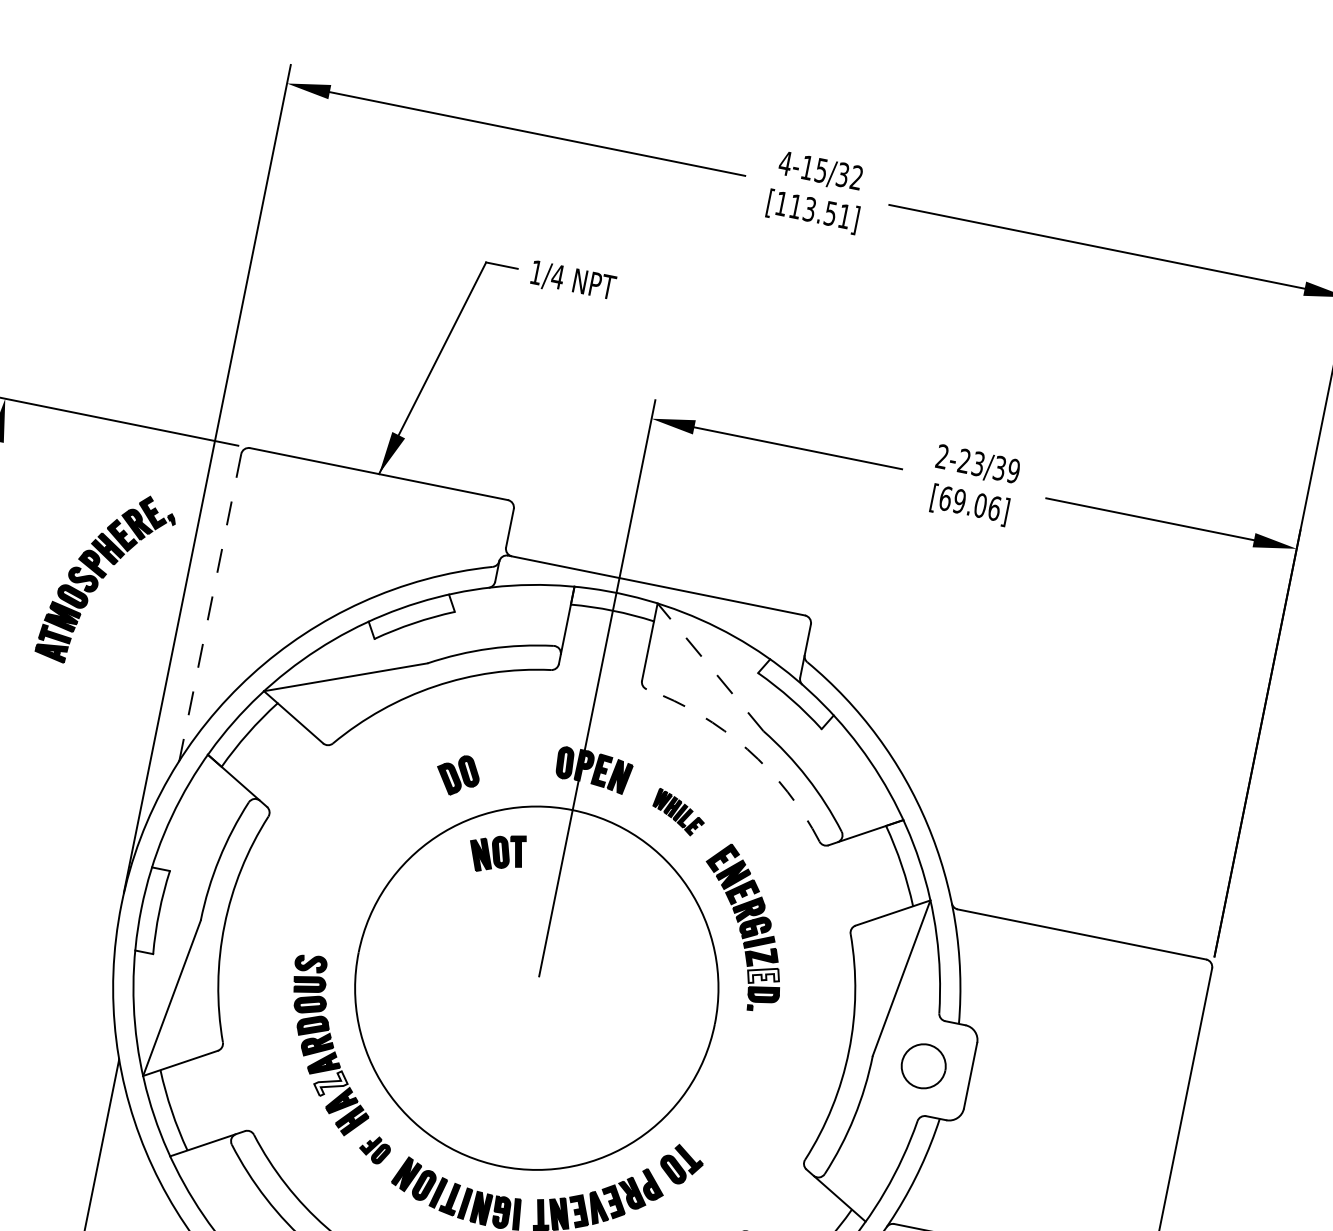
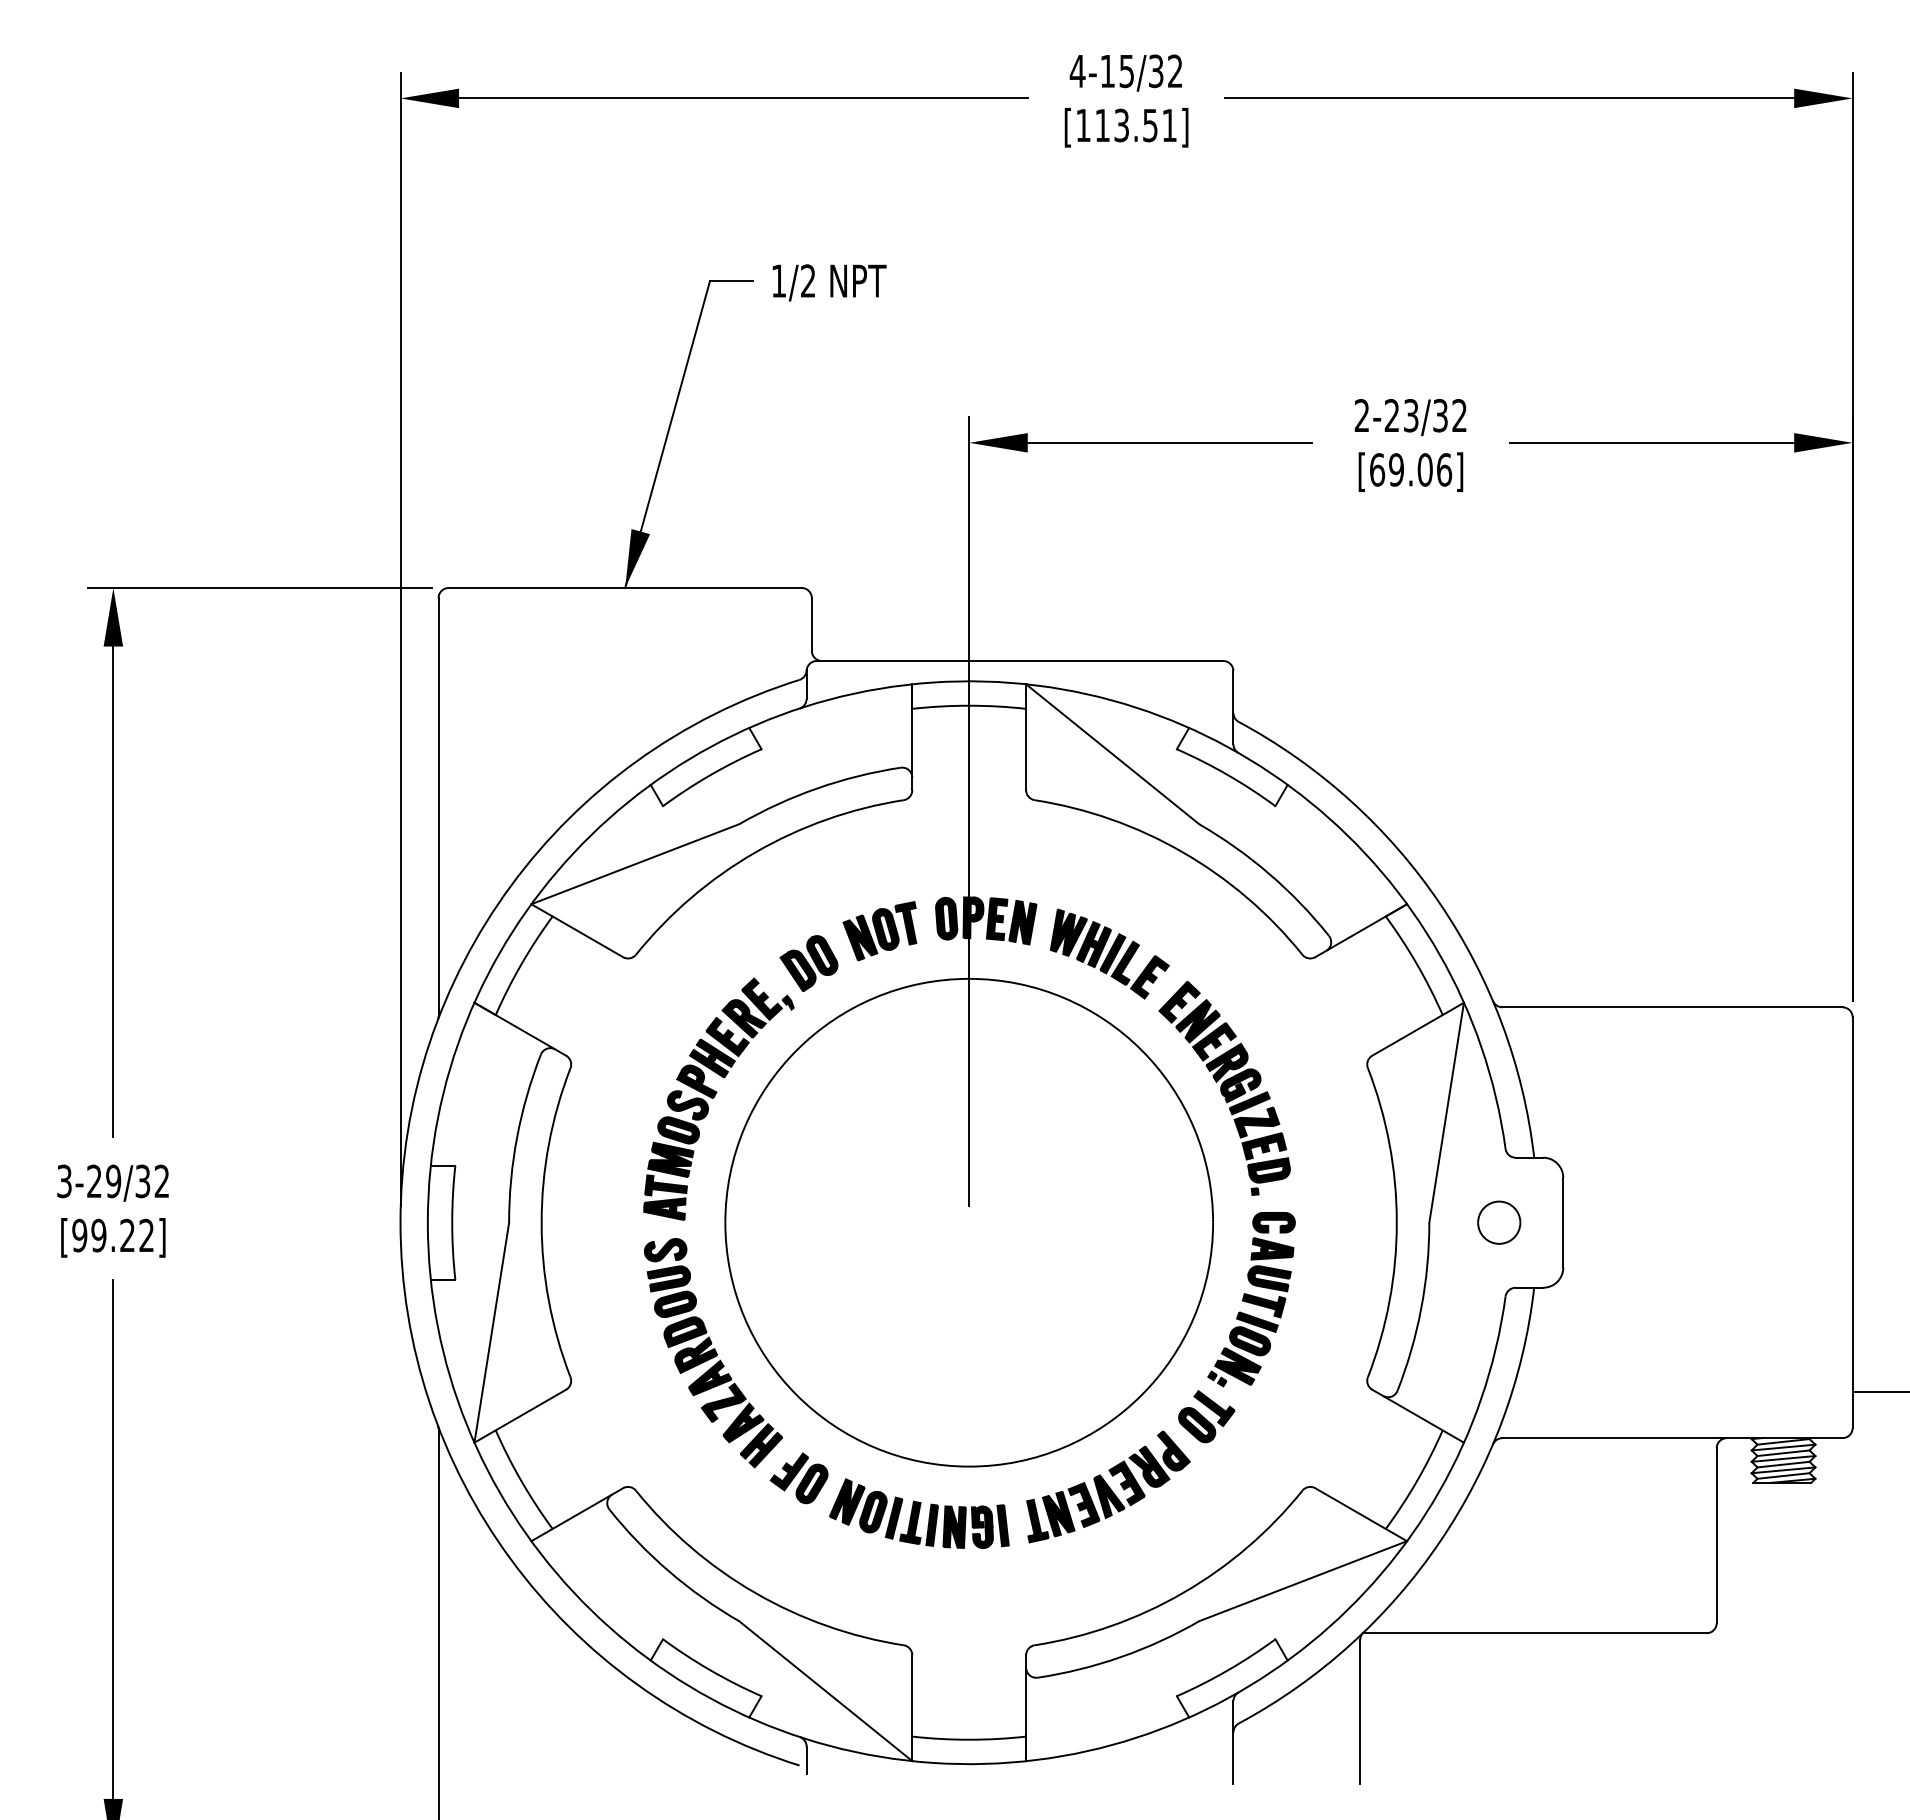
text: (558, 276) -> (808, 280), 1/4 -> 1/2
text: (1013, 470) -> (1459, 415), 2-23/39 -> 2-23/32
part: (106, 579) -> (718, 1098), moved
line: (210, 606) -> (438, 807), dashed -> solid
line: (710, 666) -> (1112, 753), dashed -> solid
arc: (747, 749) -> (1183, 852), dashed -> solid
part: (678, 812) -> (1109, 953), size x1.67
part: (495, 852) -> (879, 931), moved
fill: (763, 976) -> (1264, 1146), added
part: (924, 1066) -> (1499, 1222), size x0.71
fill: (330, 1083) -> (723, 1402), added
part: (731, 1085) -> (1251, 1299), added
part: (374, 1149) -> (798, 1478), size x1.43

